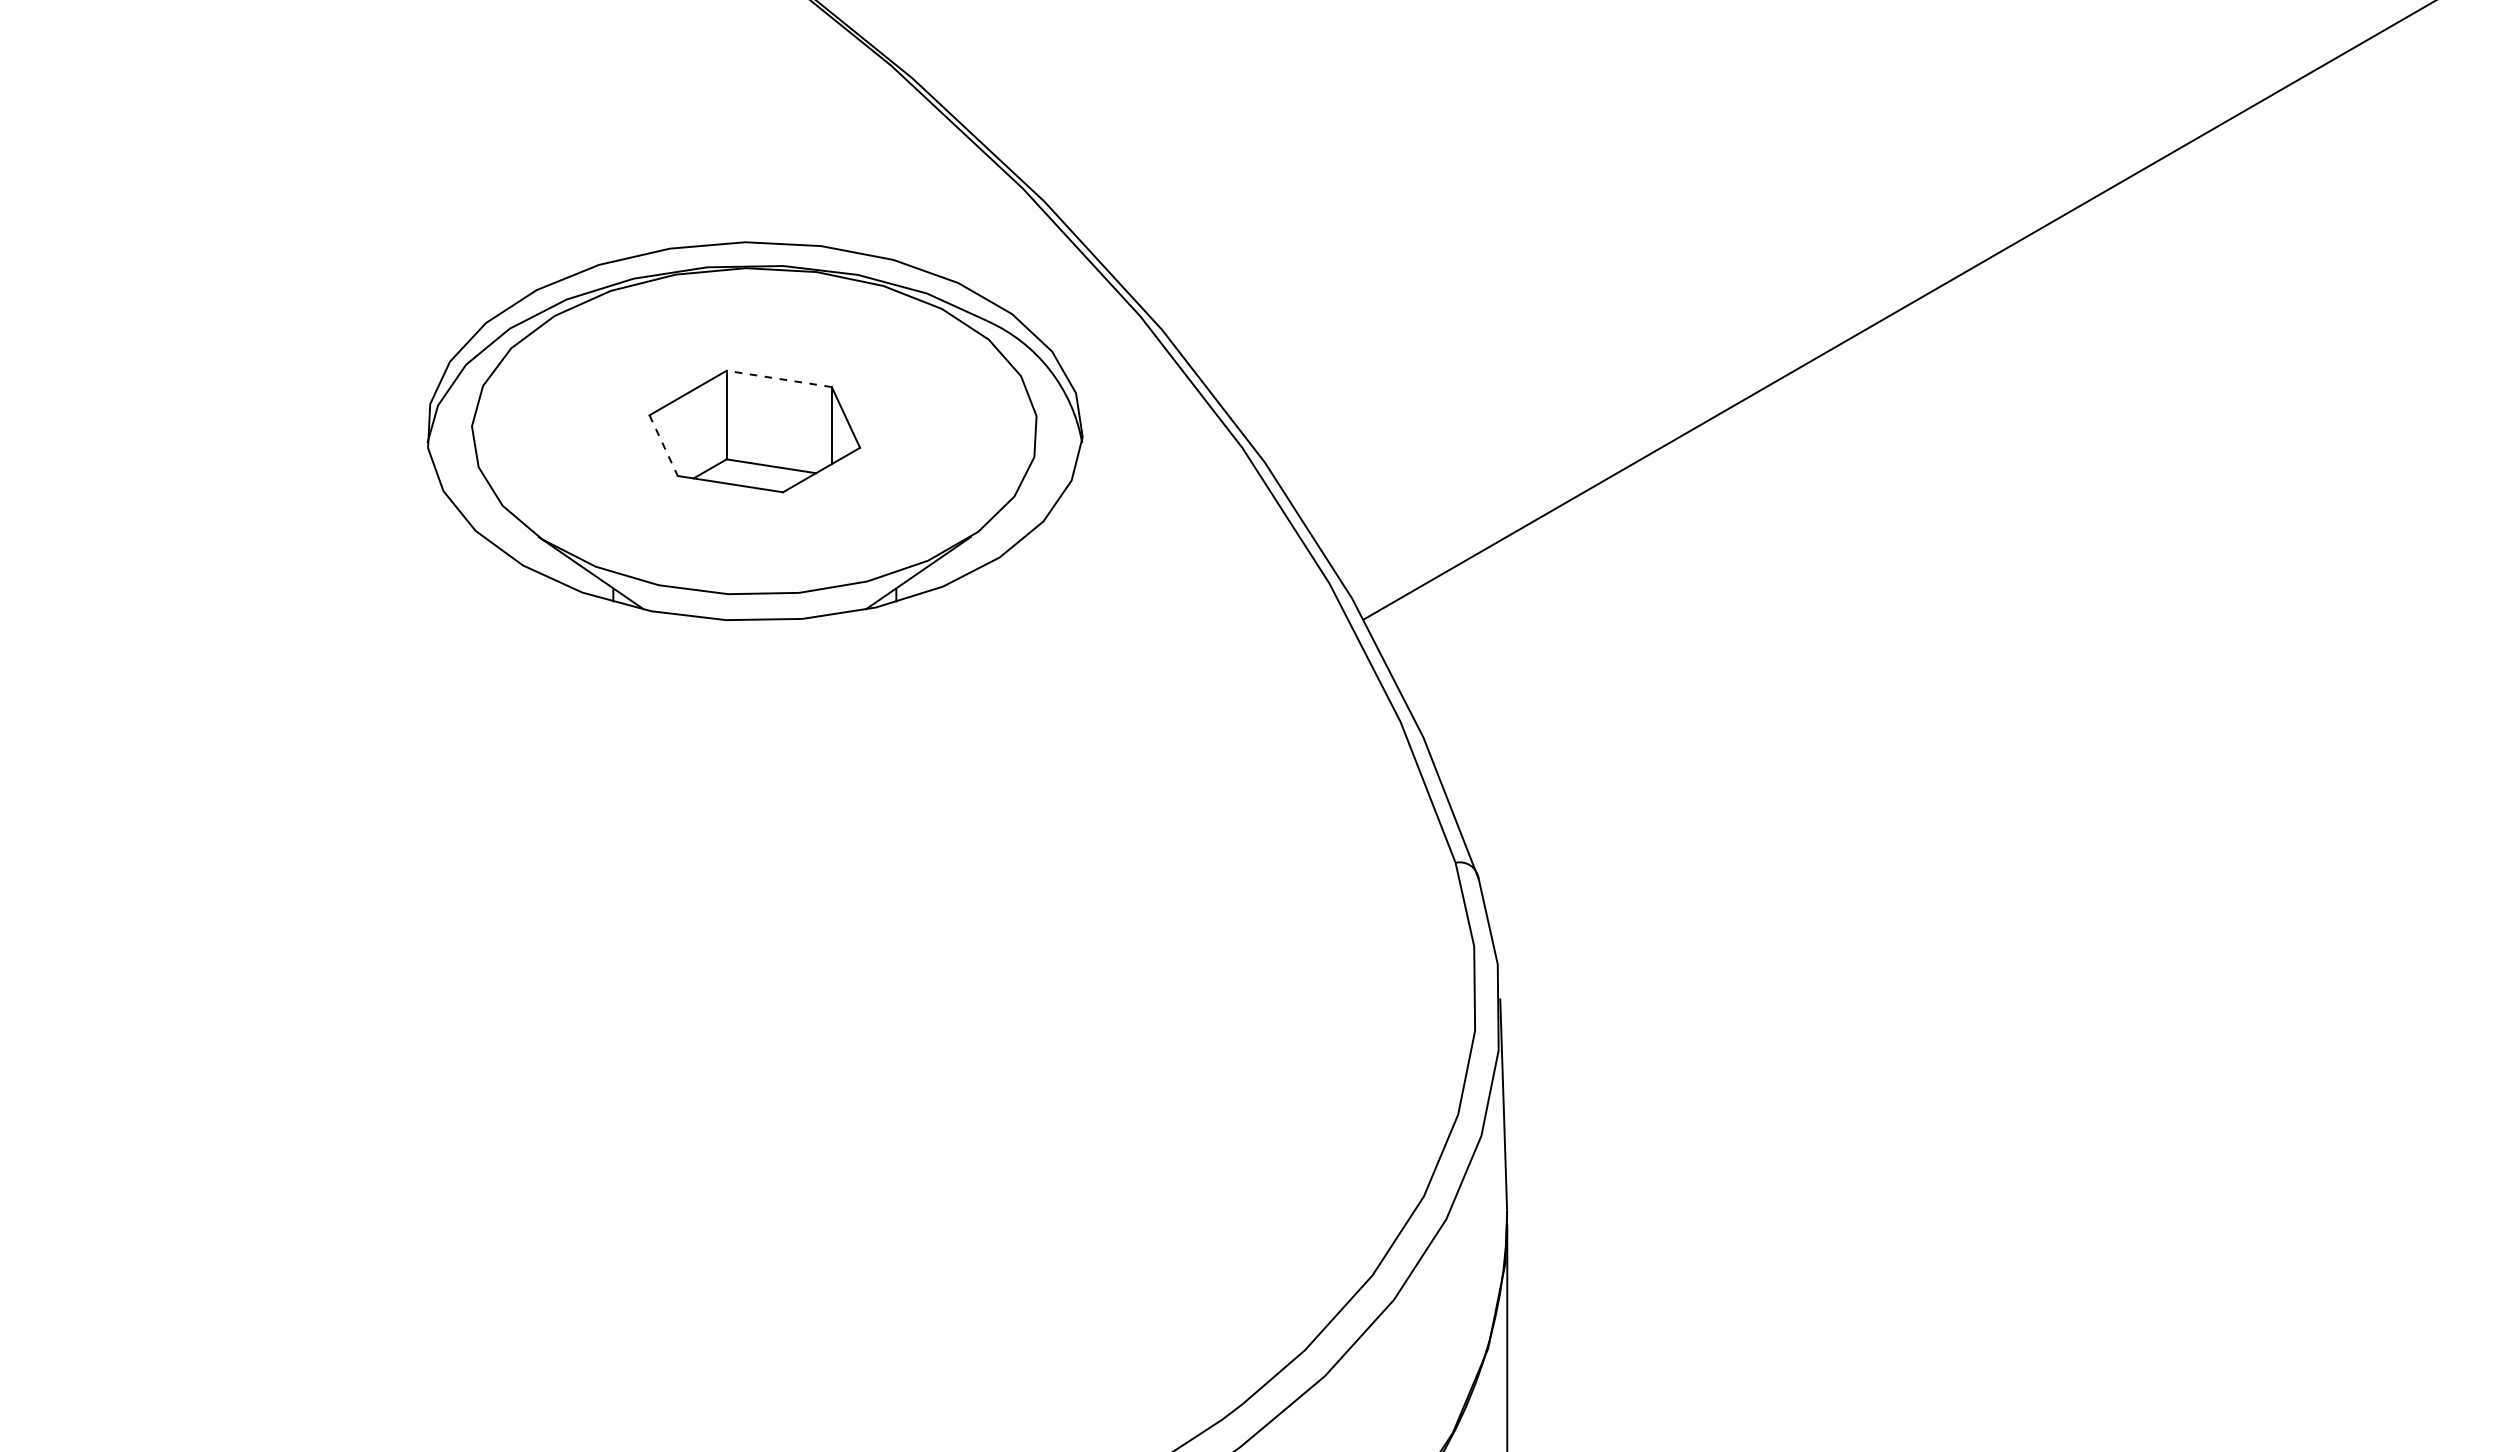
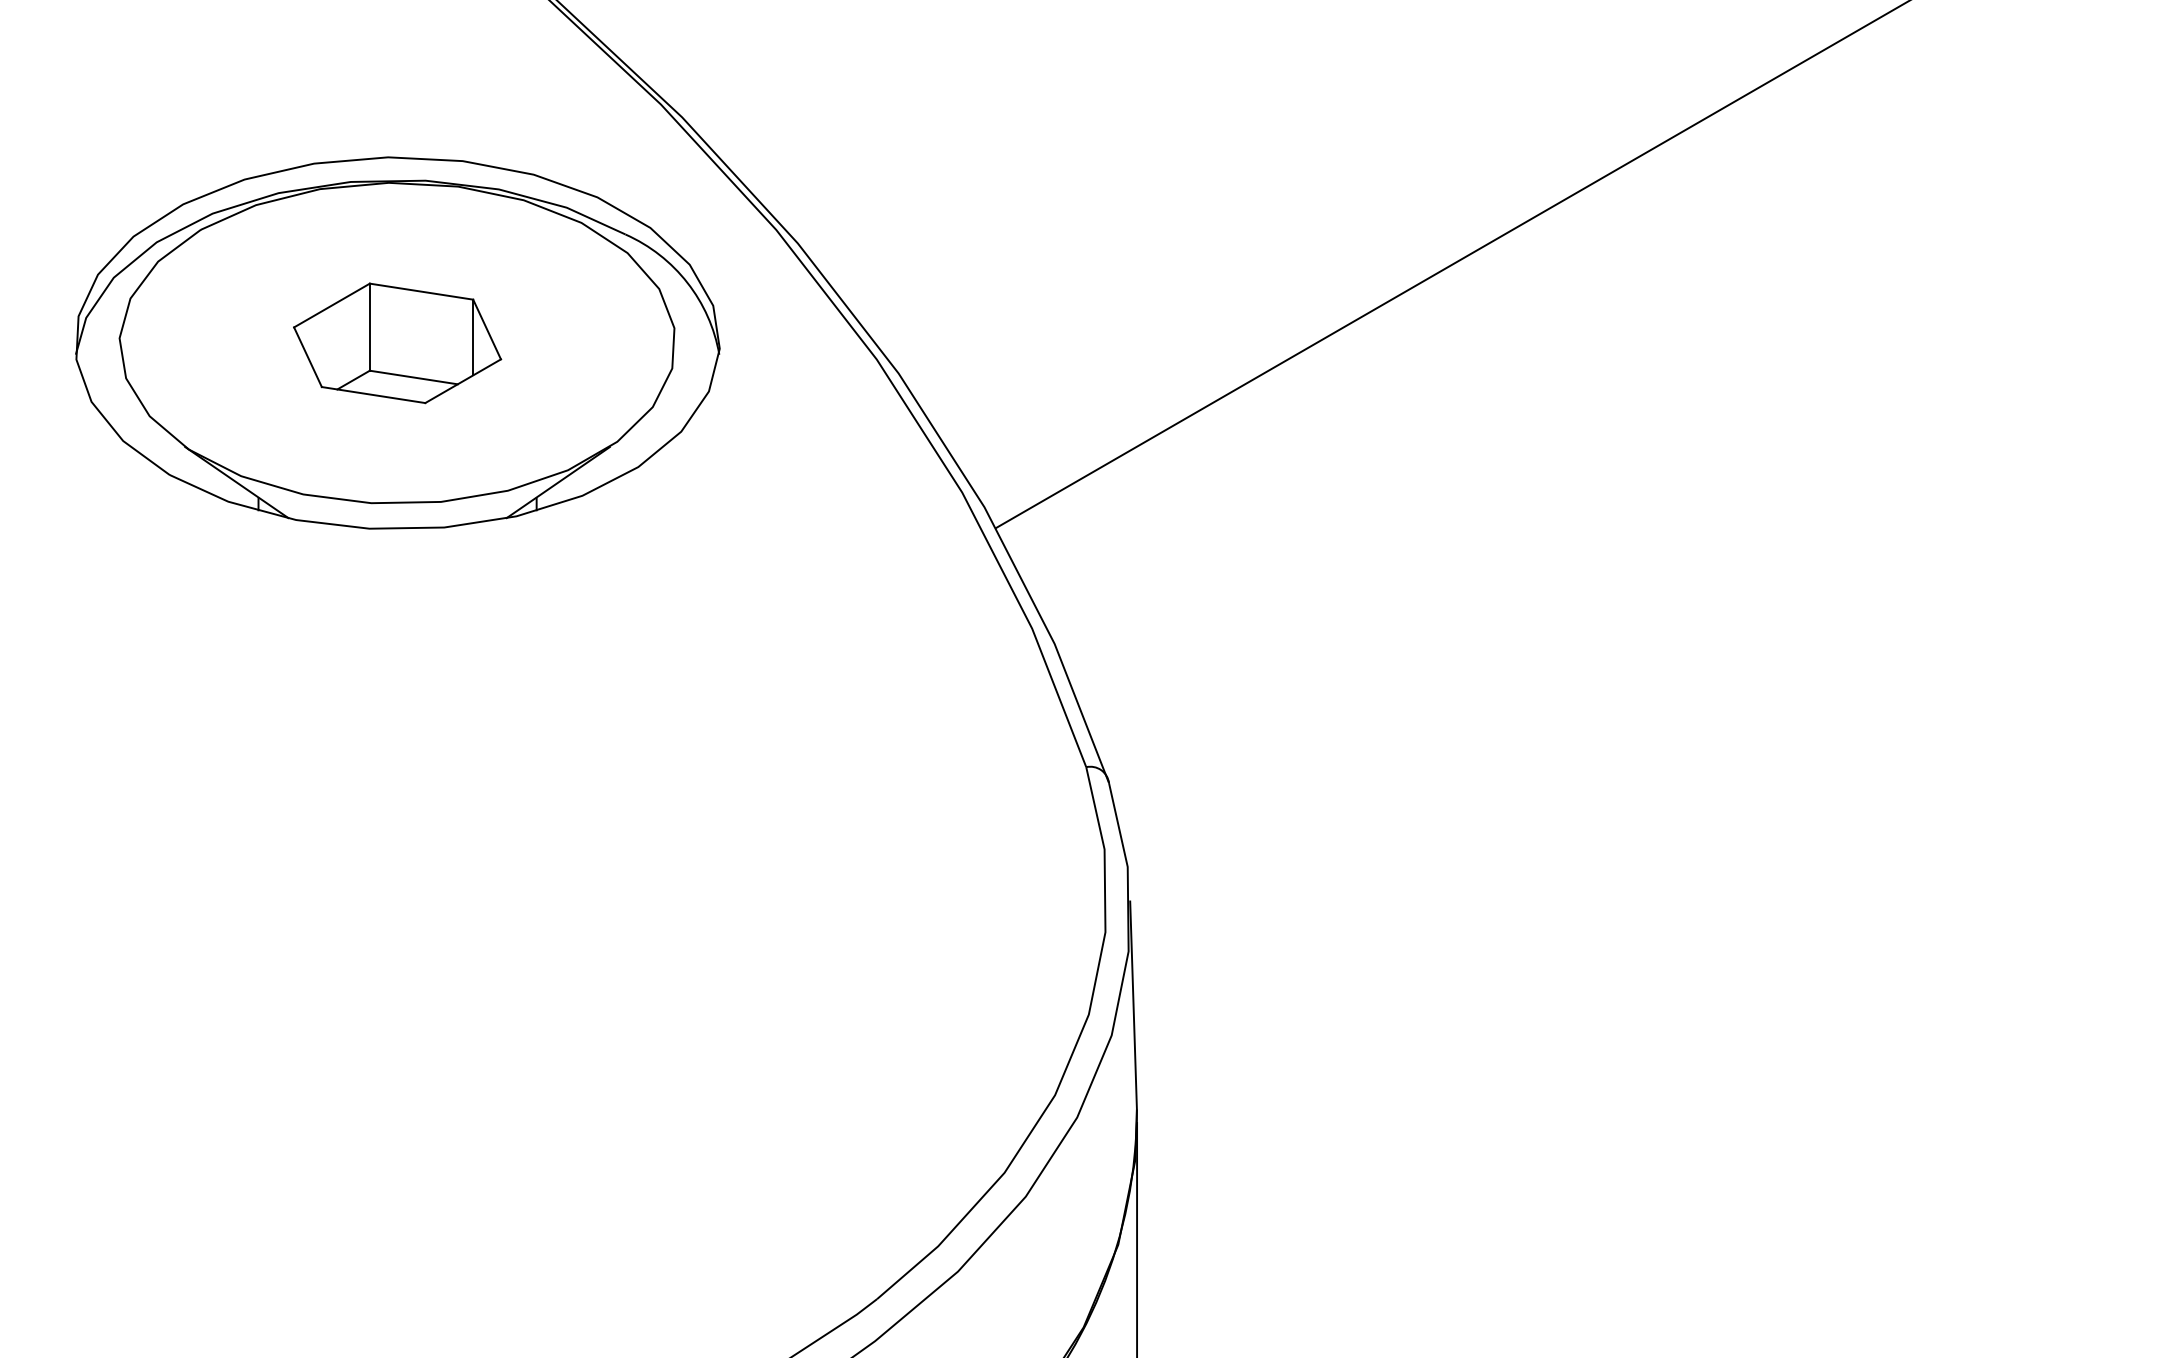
line: (778, 378) -> (420, 291), dashed -> solid
line: (663, 446) -> (307, 358), dashed -> solid

